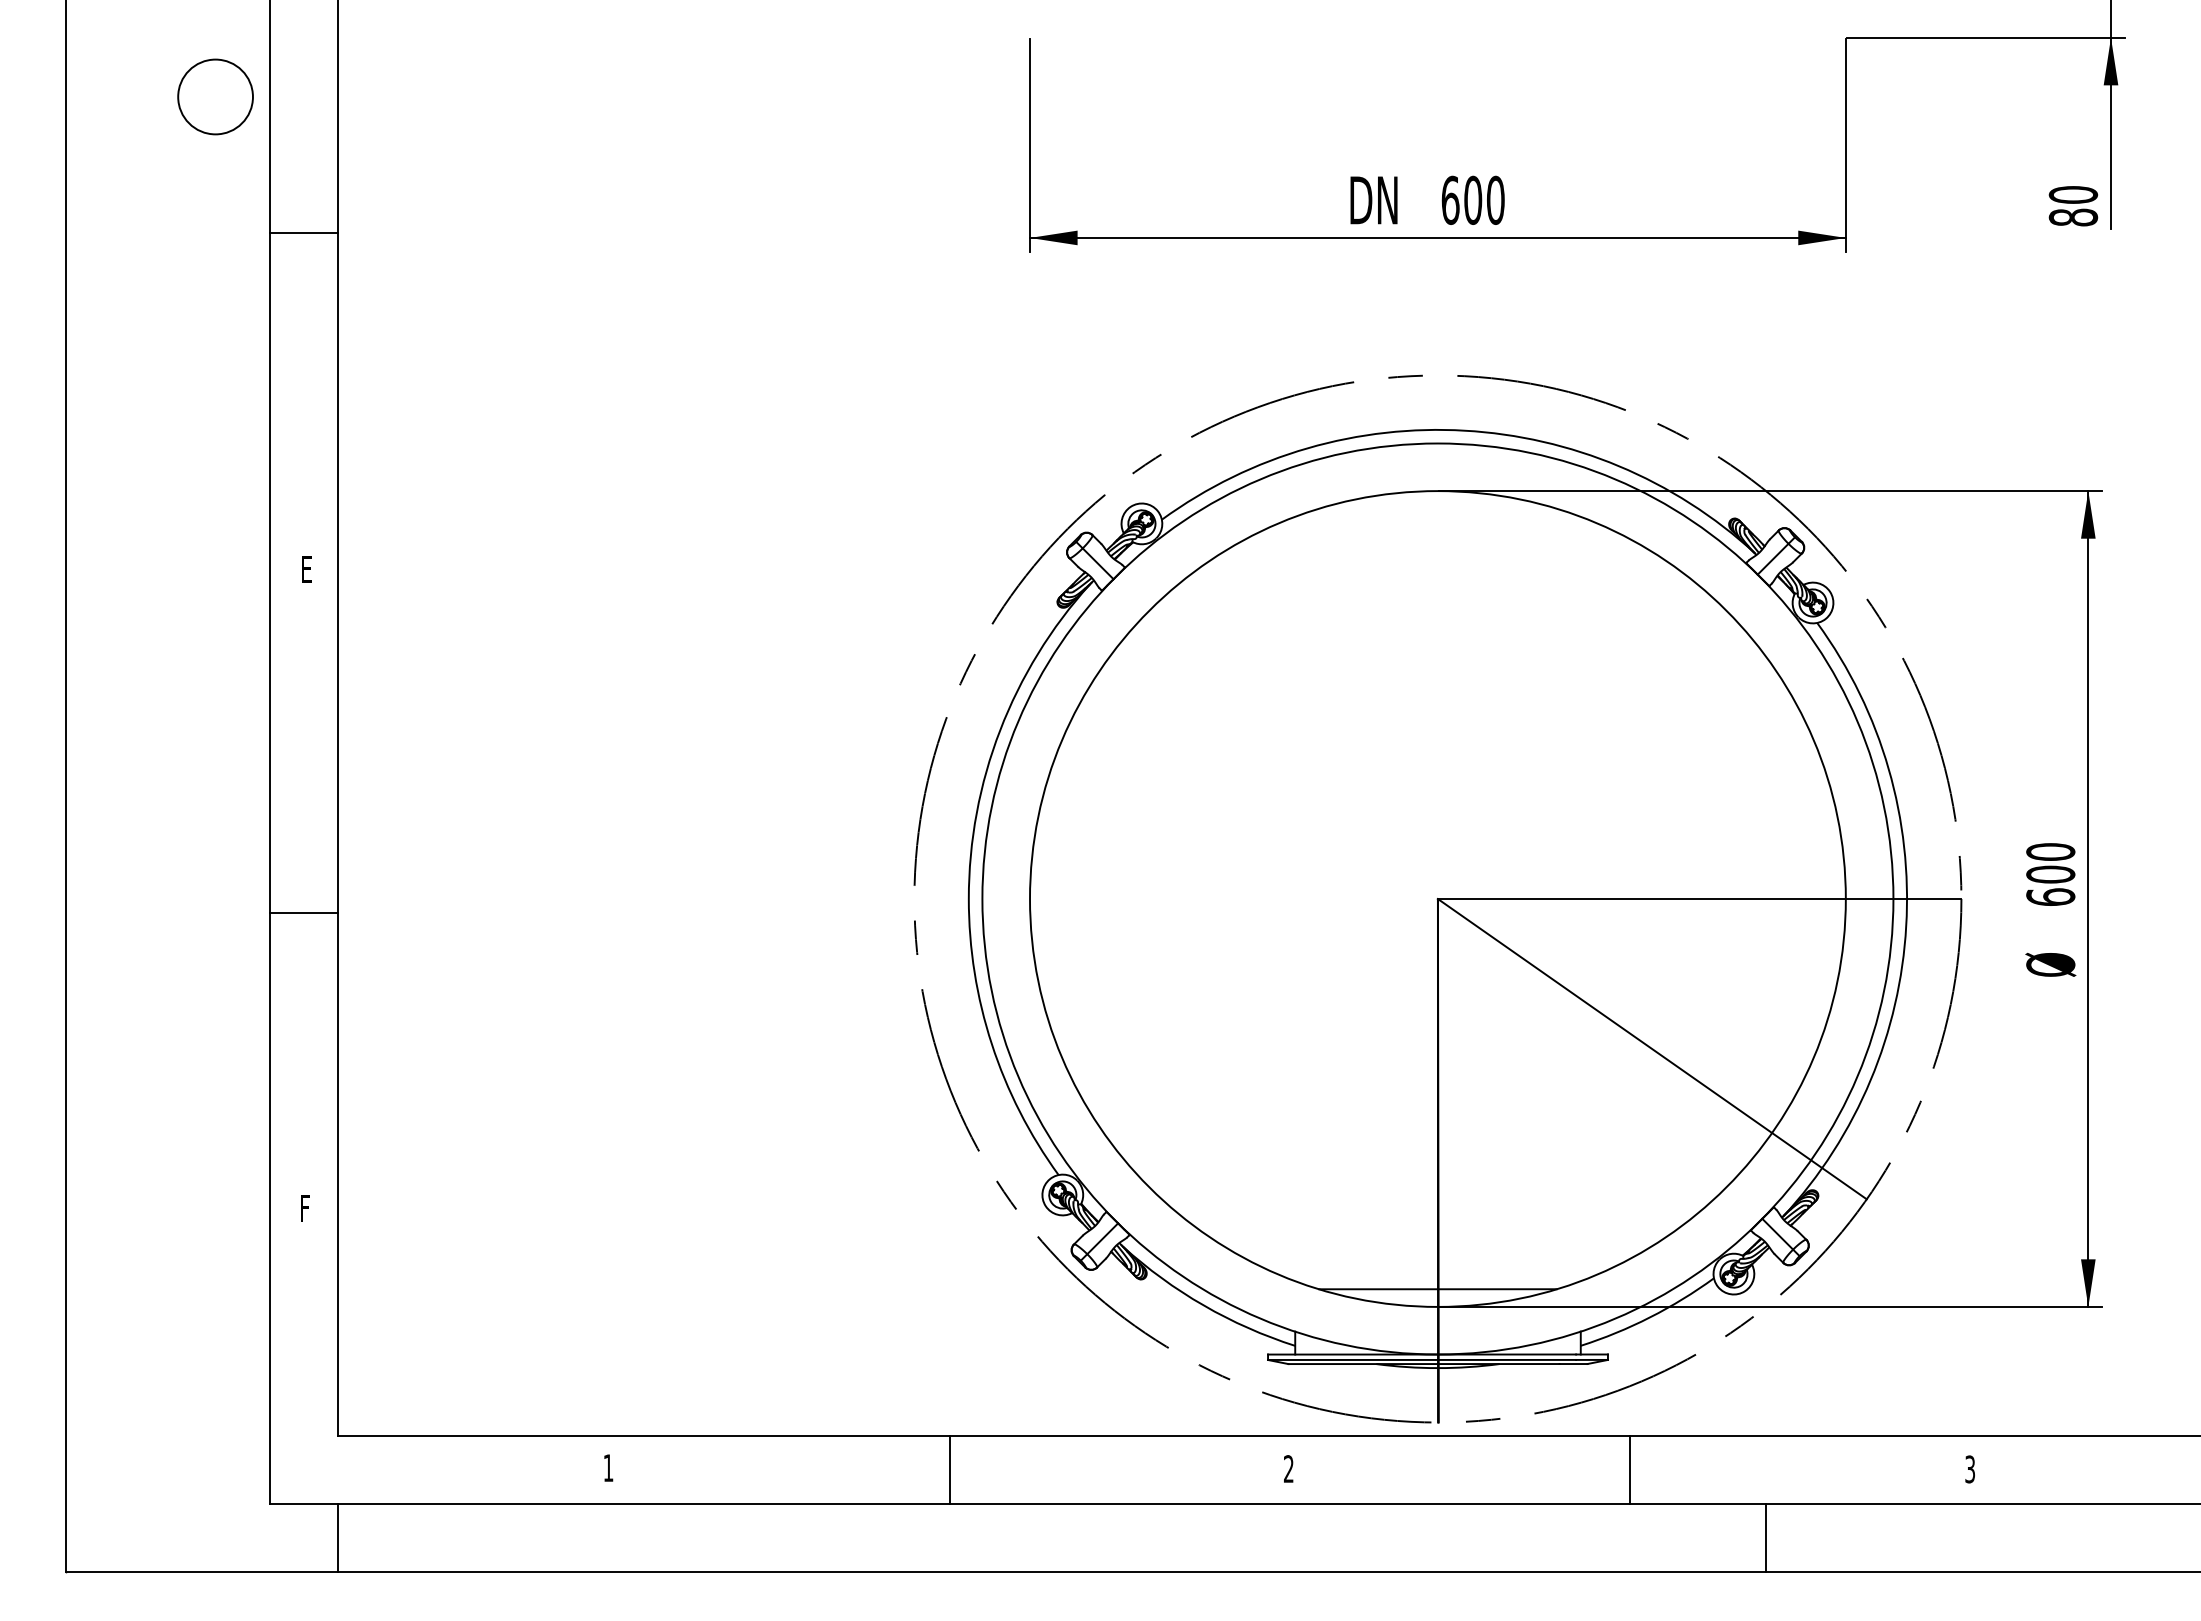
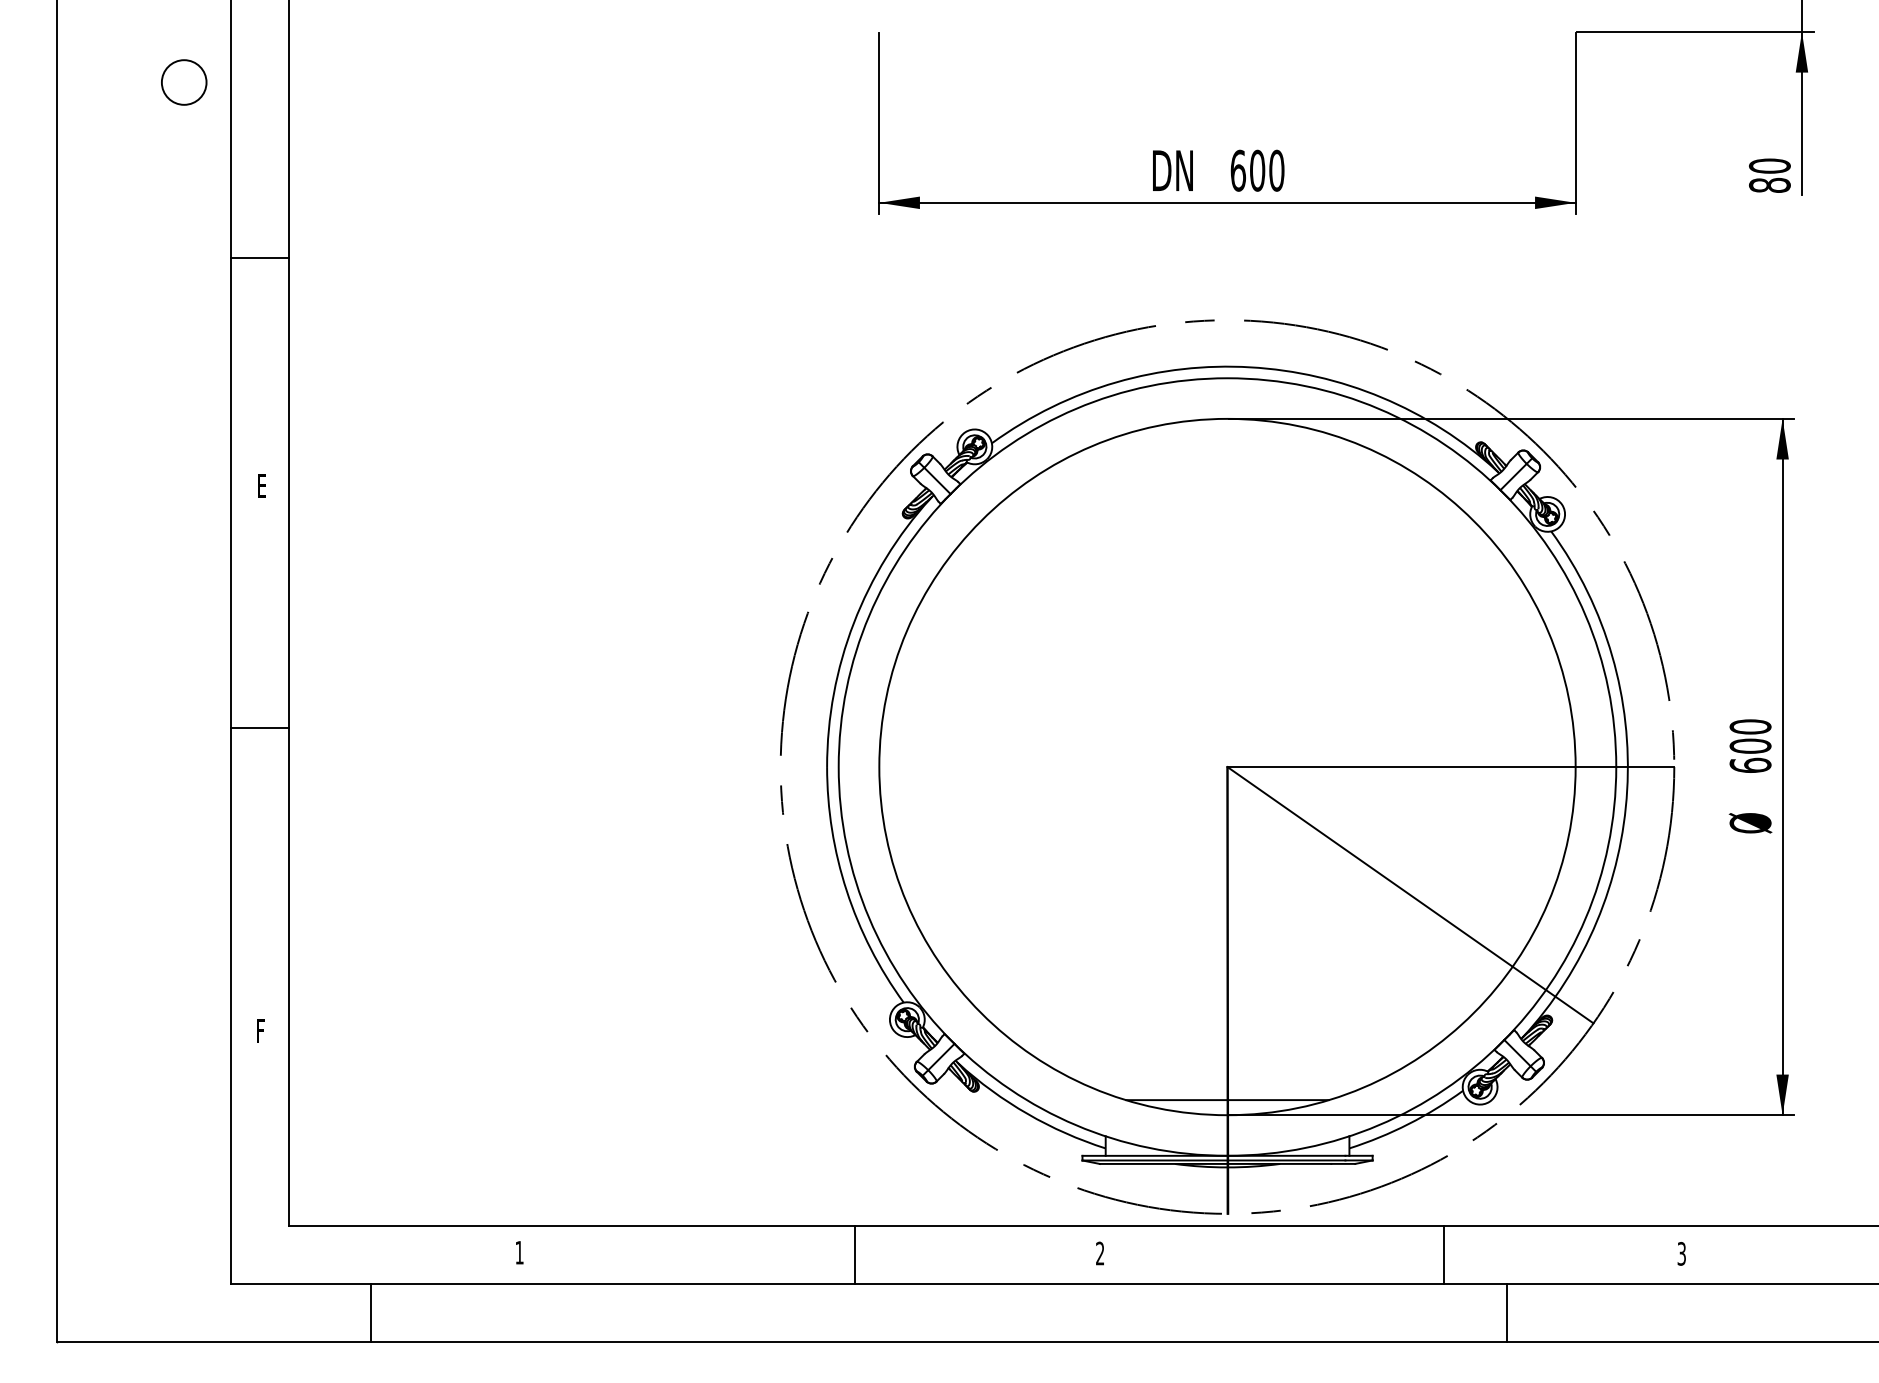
circle: (215, 96) -> (184, 82), size x0.7
line: (303, 232) -> (259, 257), moved
line: (303, 912) -> (259, 727), moved
line: (949, 1470) -> (855, 1254), moved
line: (1629, 1470) -> (1443, 1254), moved
line: (337, 1538) -> (371, 1312), moved

